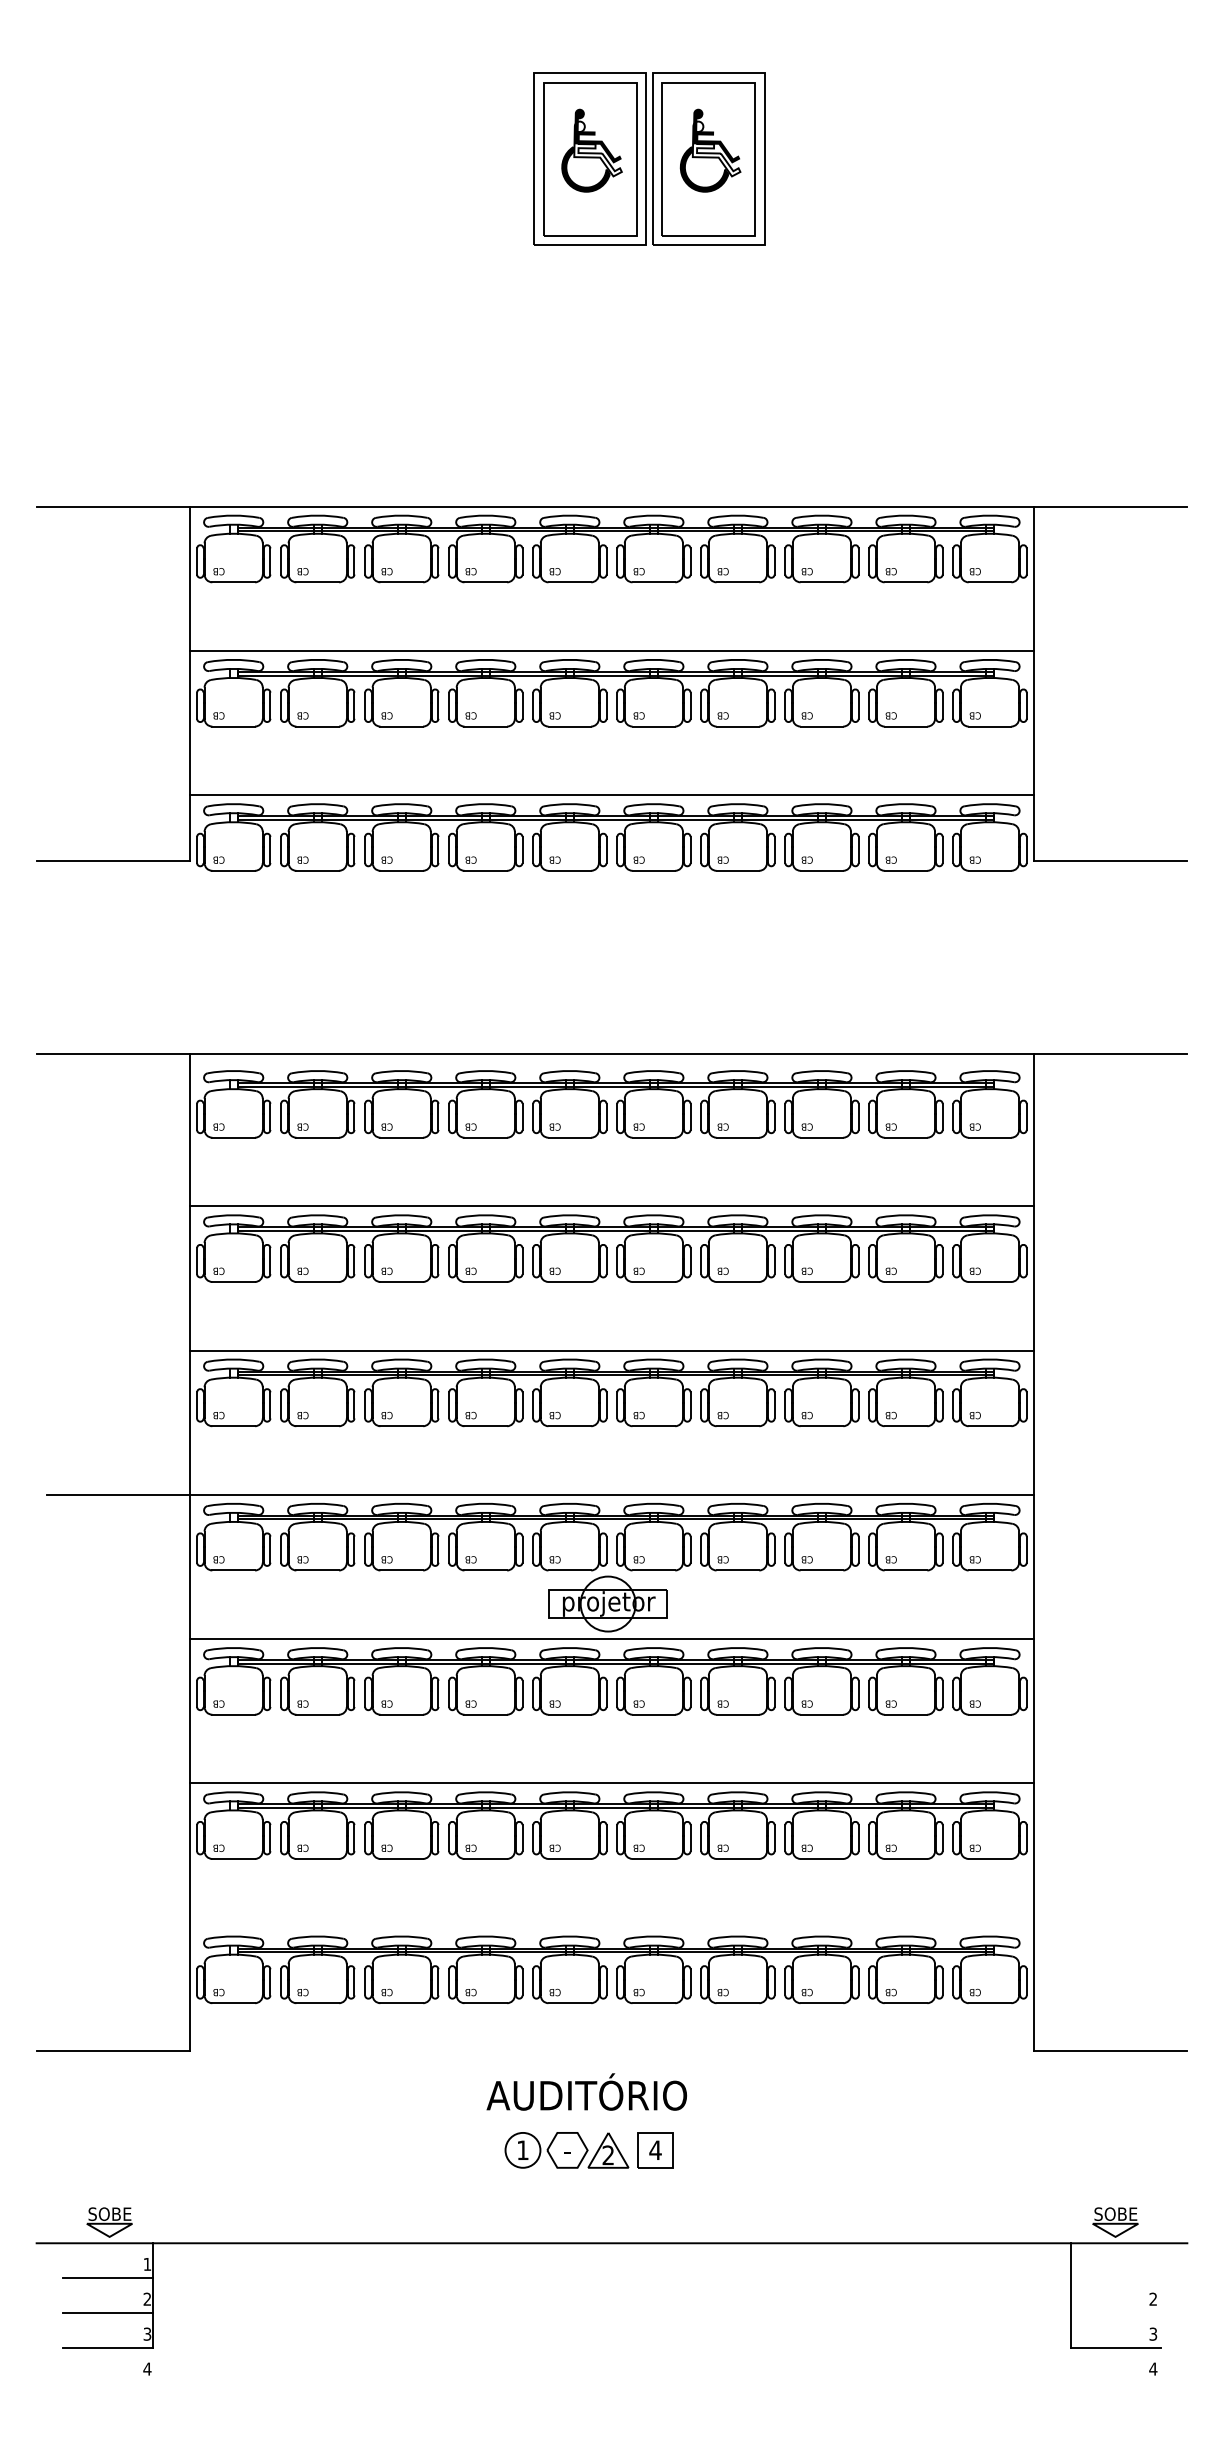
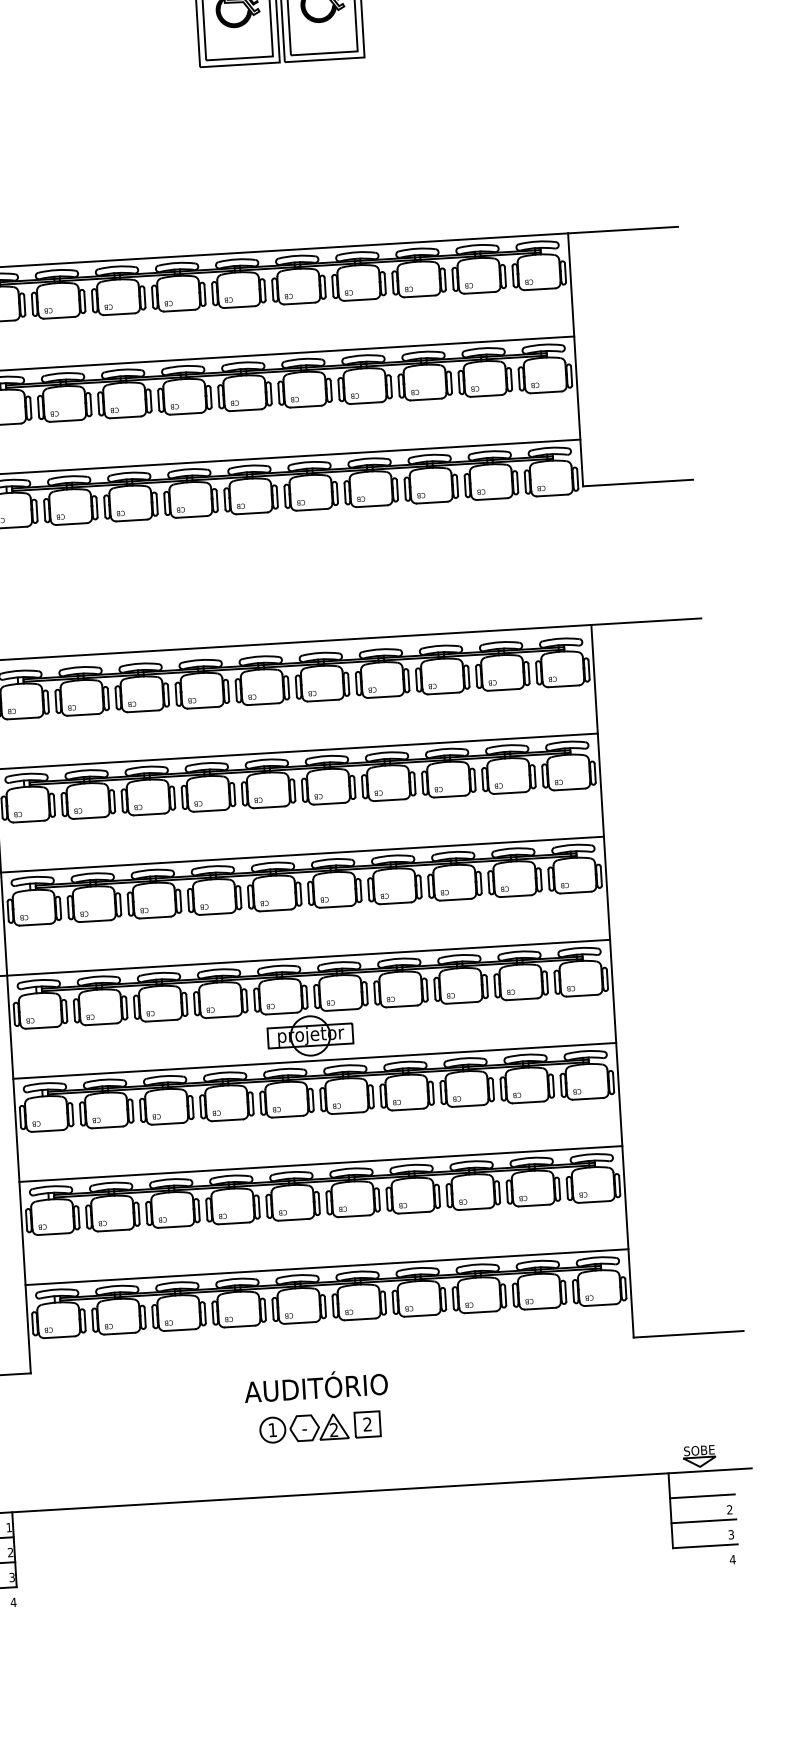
line: (611, 1927) -> (326, 1267), added
text: (655, 2149) -> (367, 1423), 4 -> 2
line: (1115, 2278) -> (701, 1496), added
line: (1115, 2313) -> (703, 1521), added

